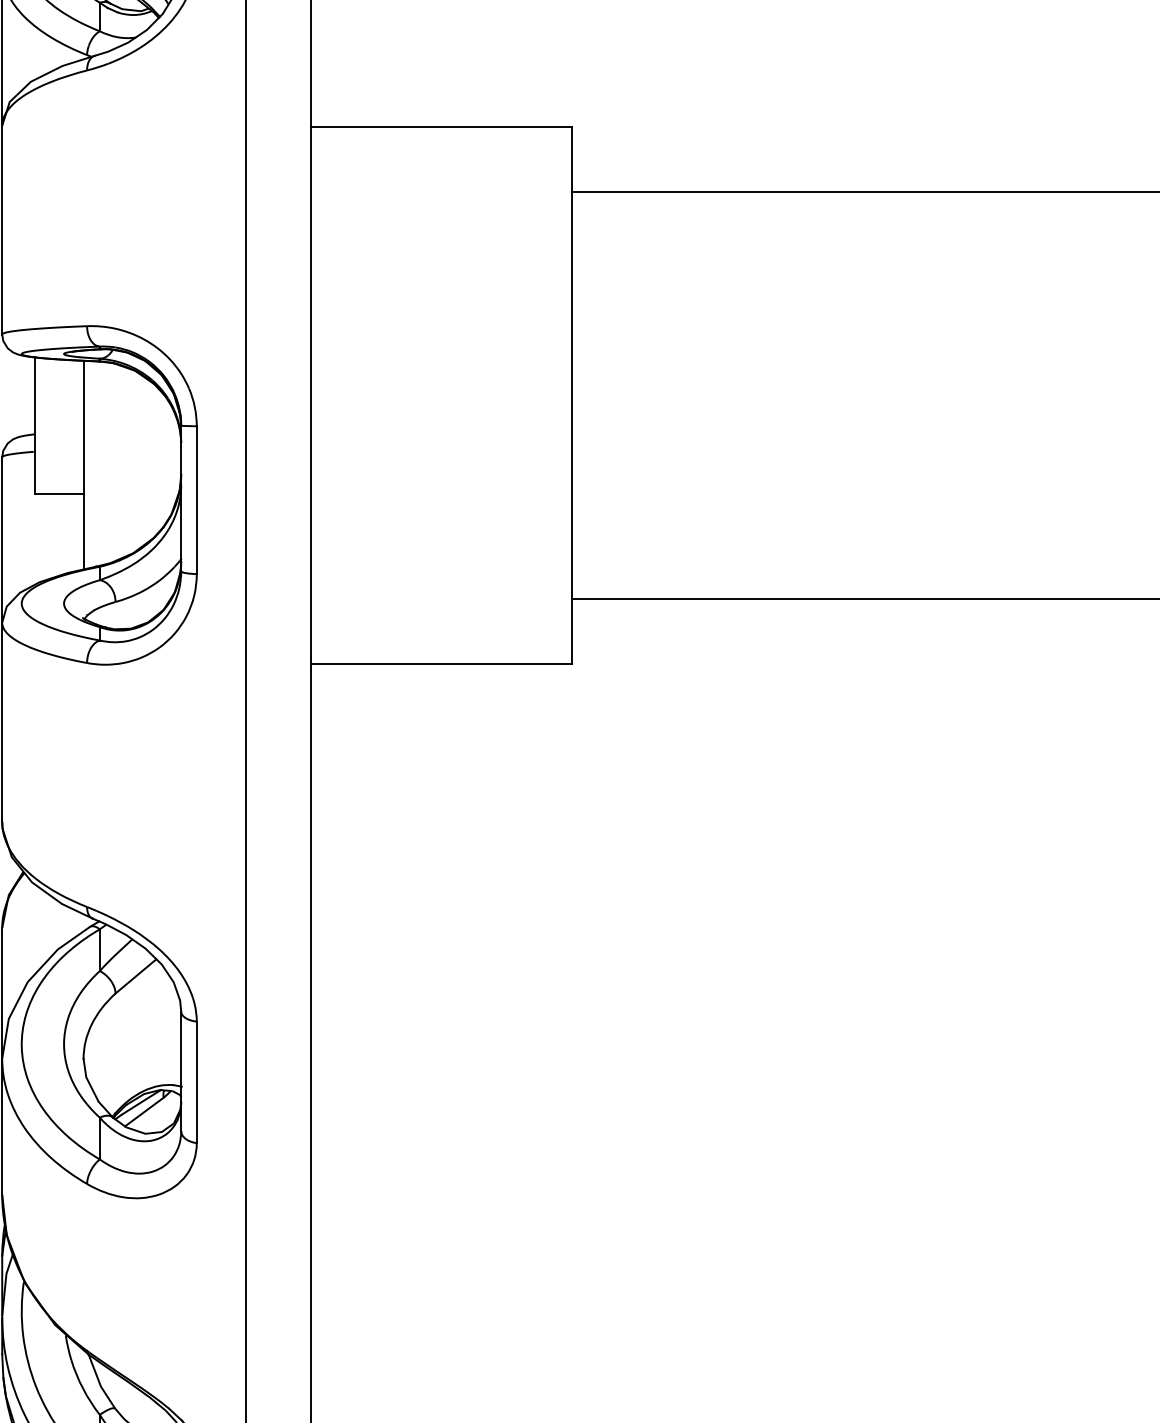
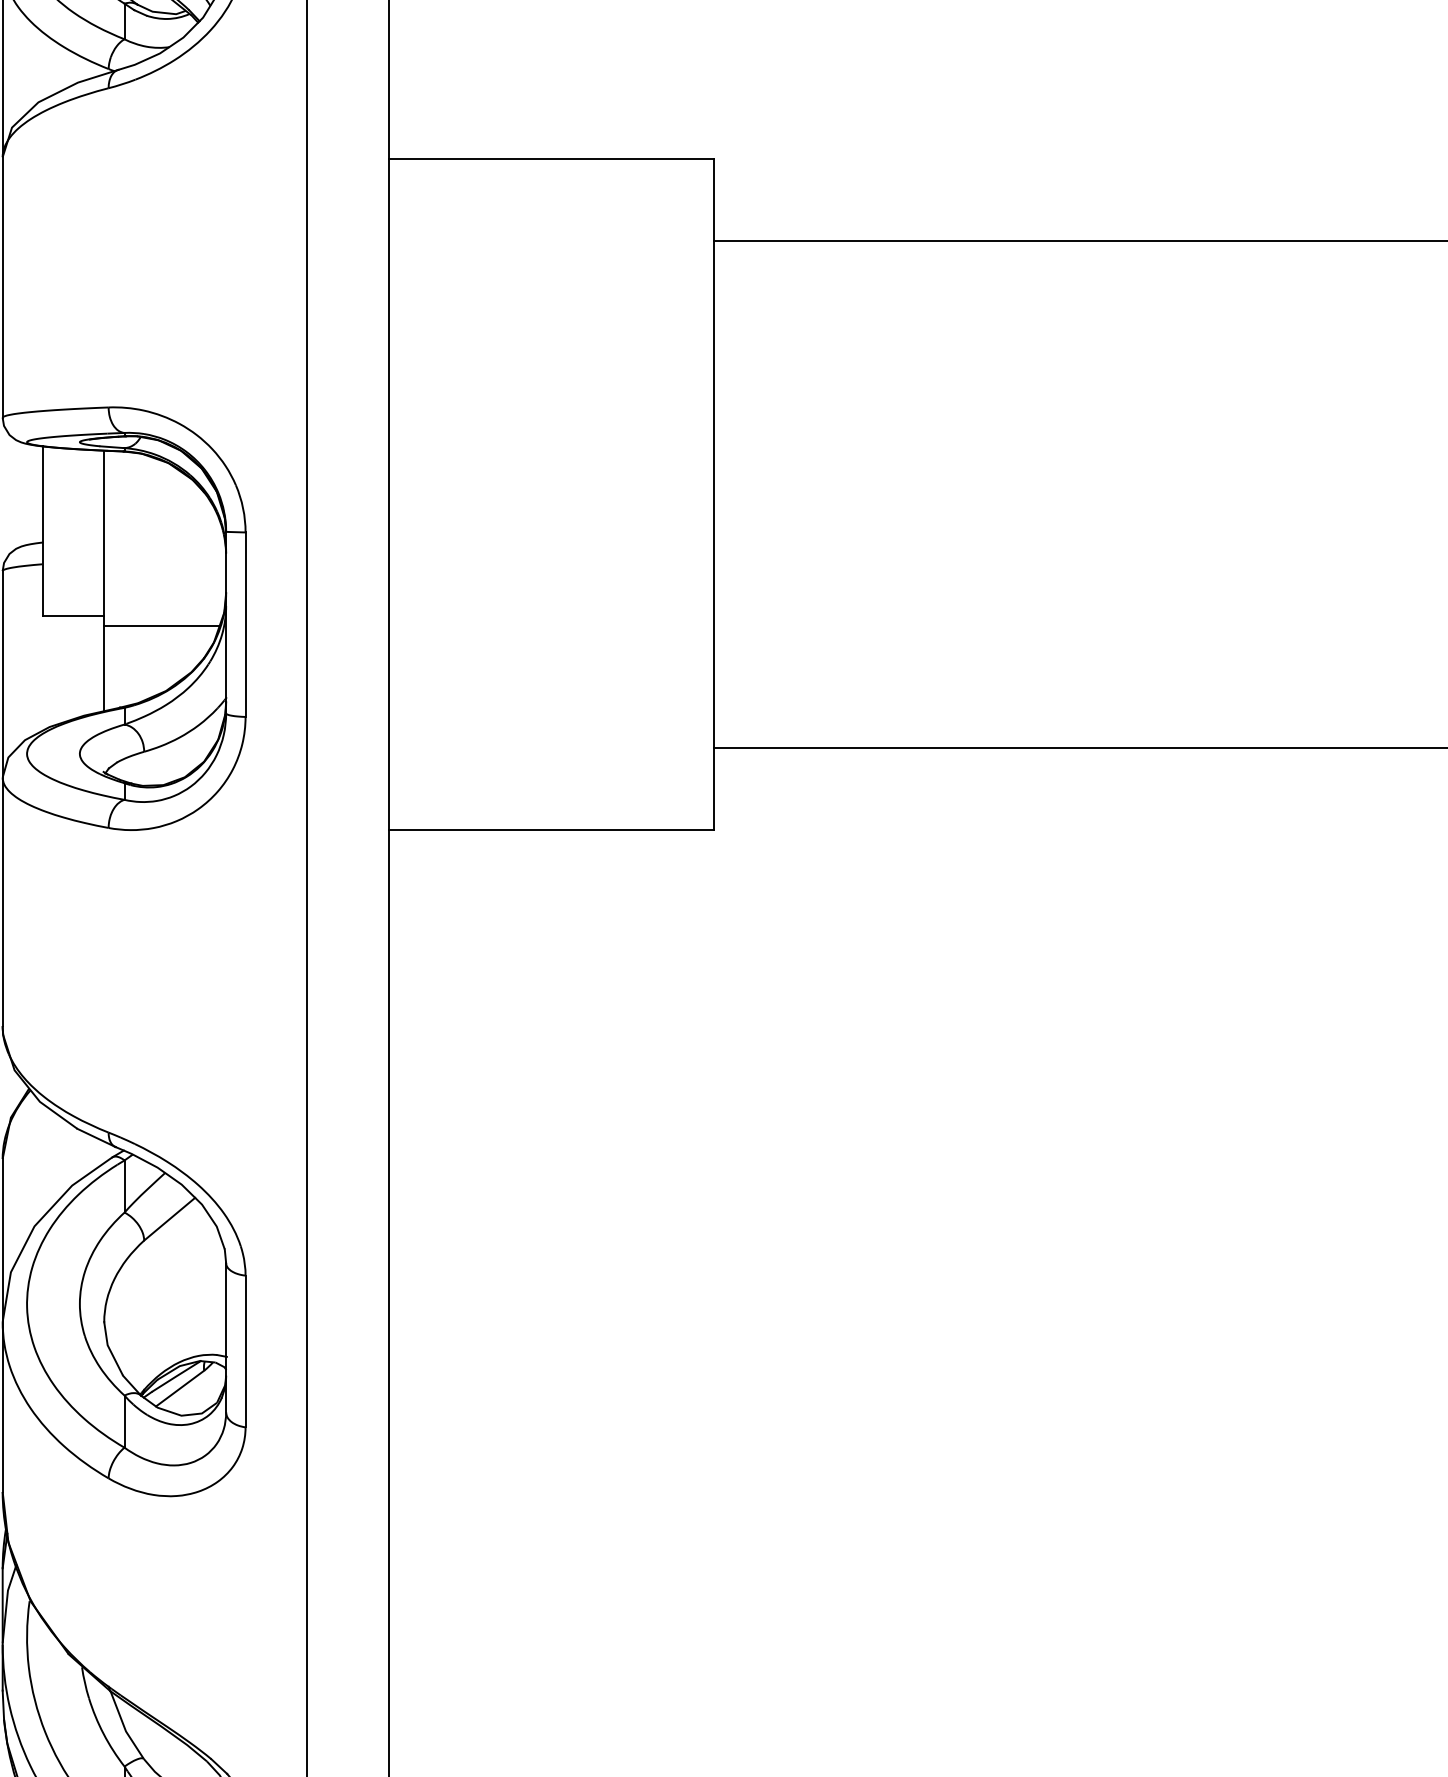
line: (129, 500) -> (161, 625), added

